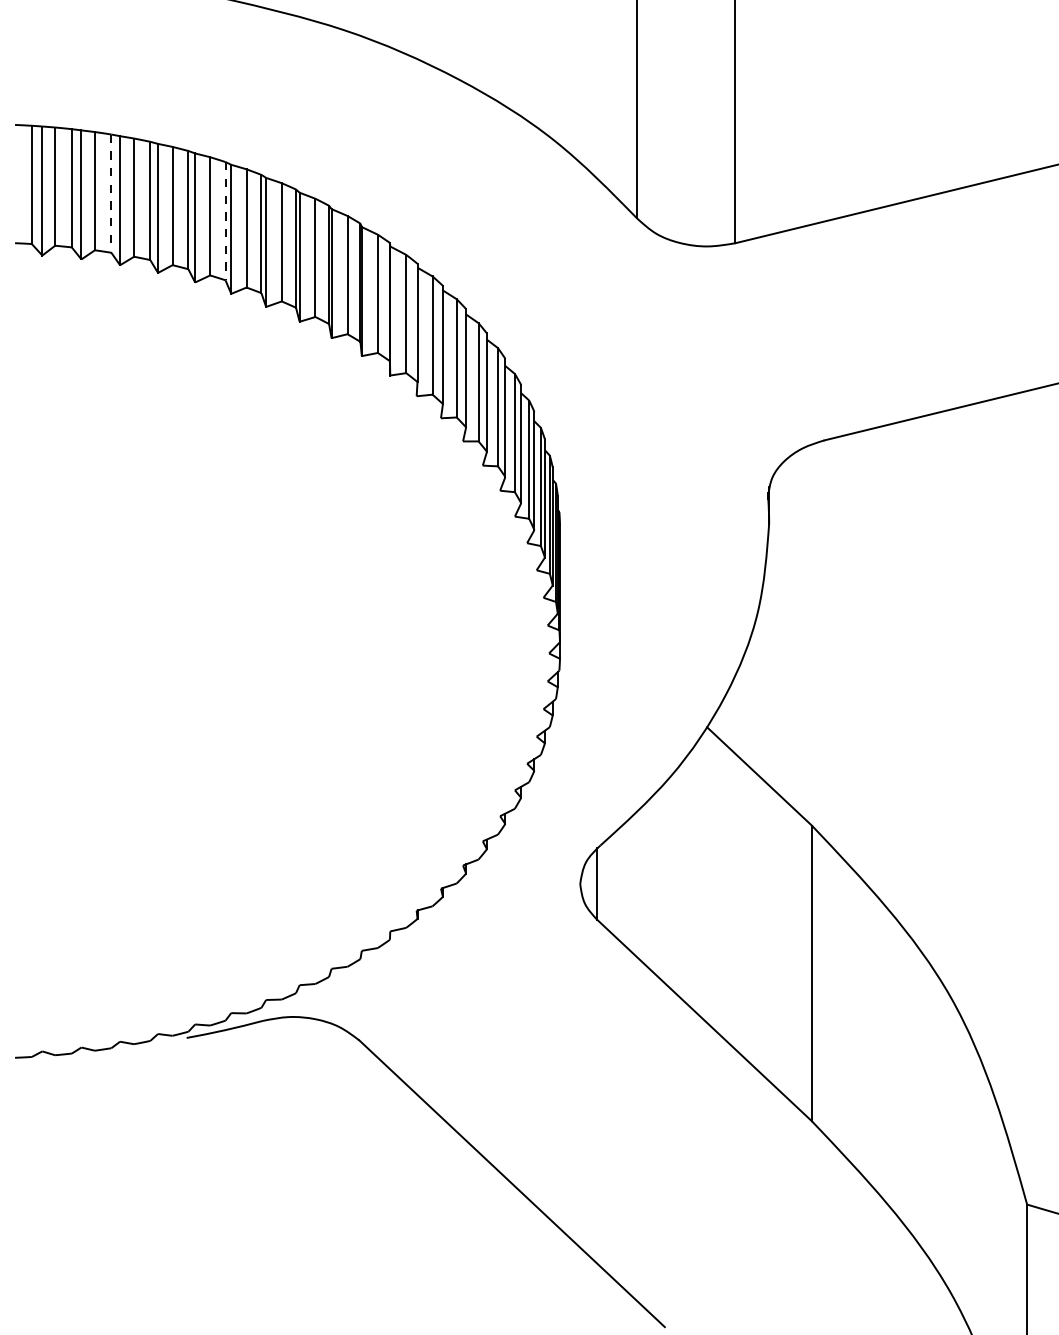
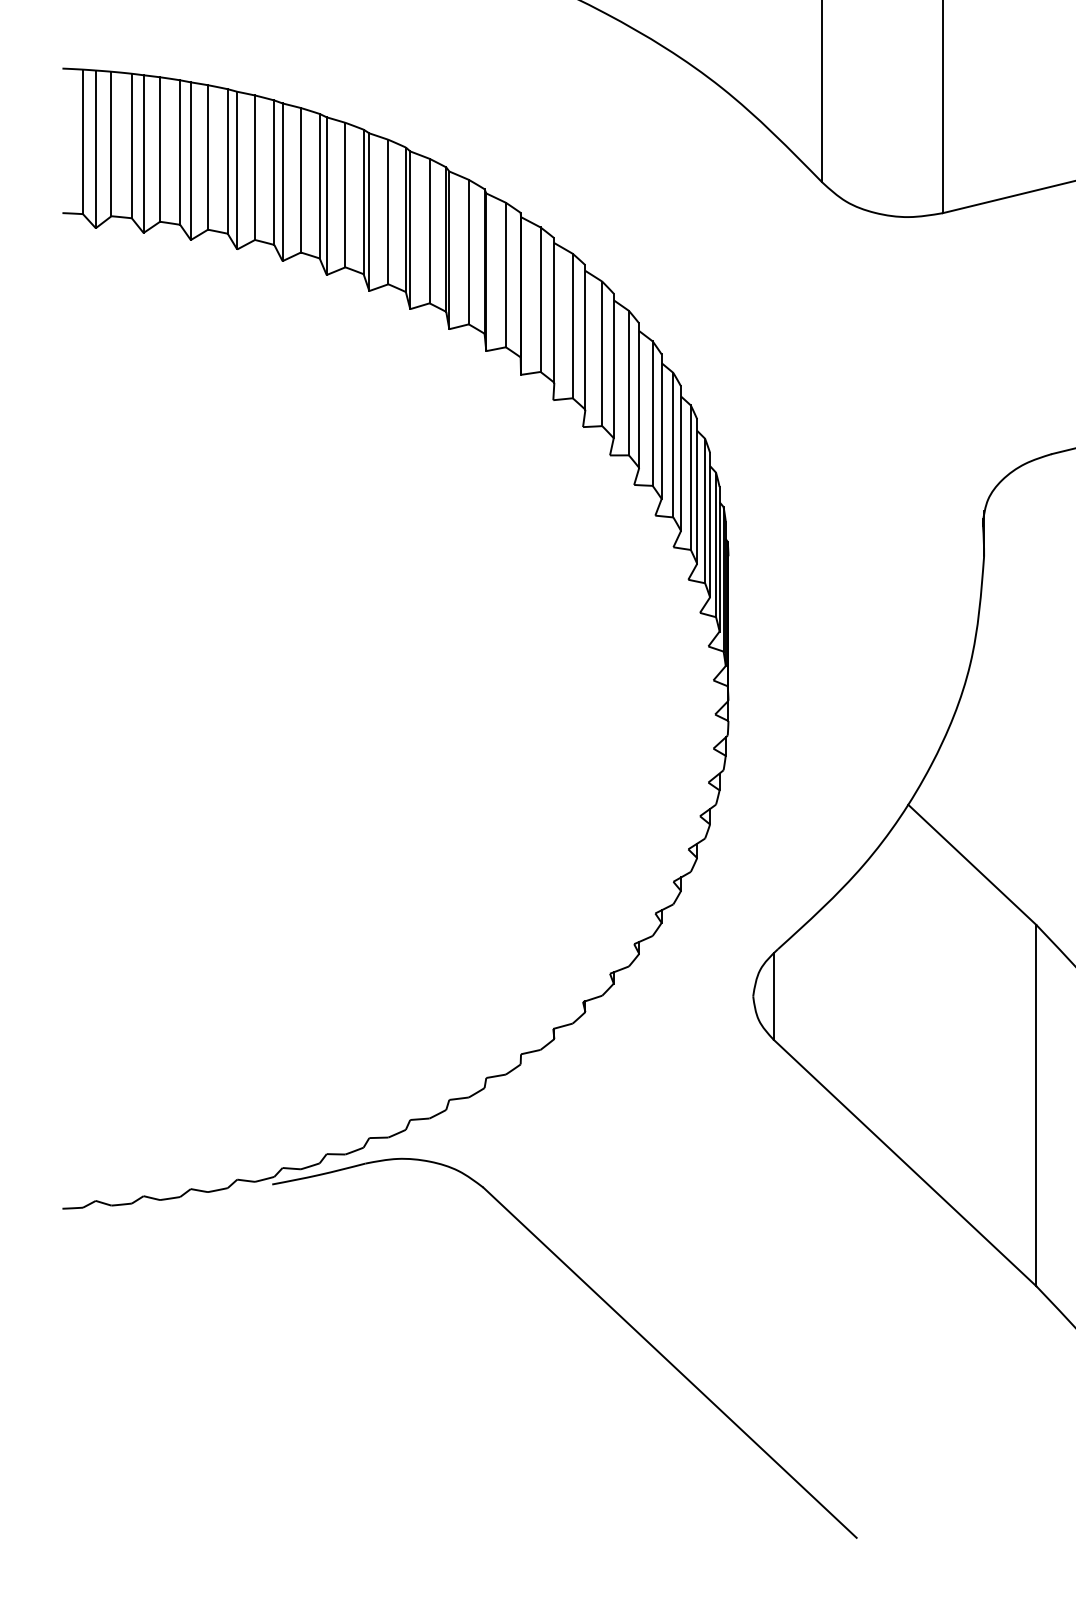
line: (111, 194) -> (180, 153), dashed -> solid
line: (225, 221) -> (319, 186), dashed -> solid

